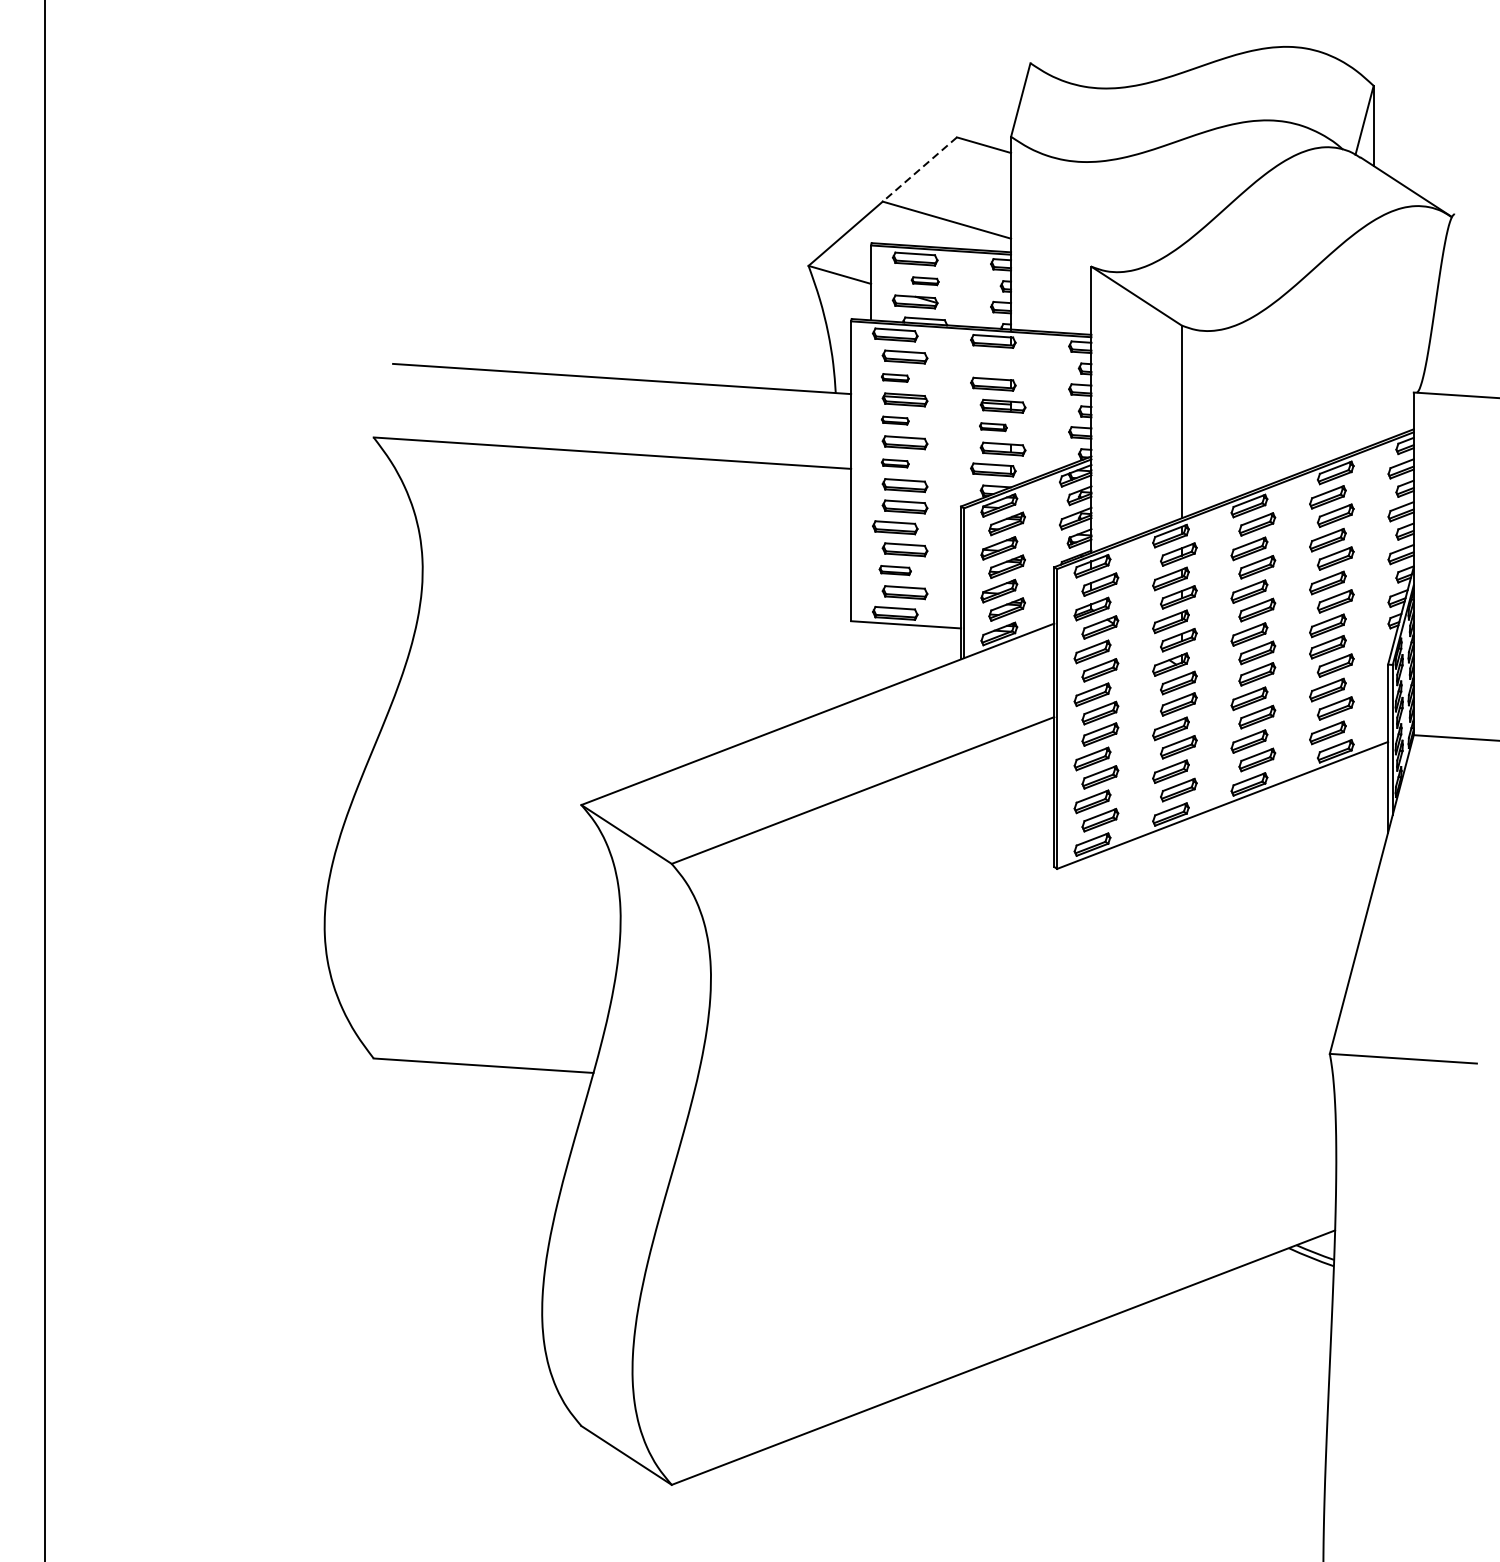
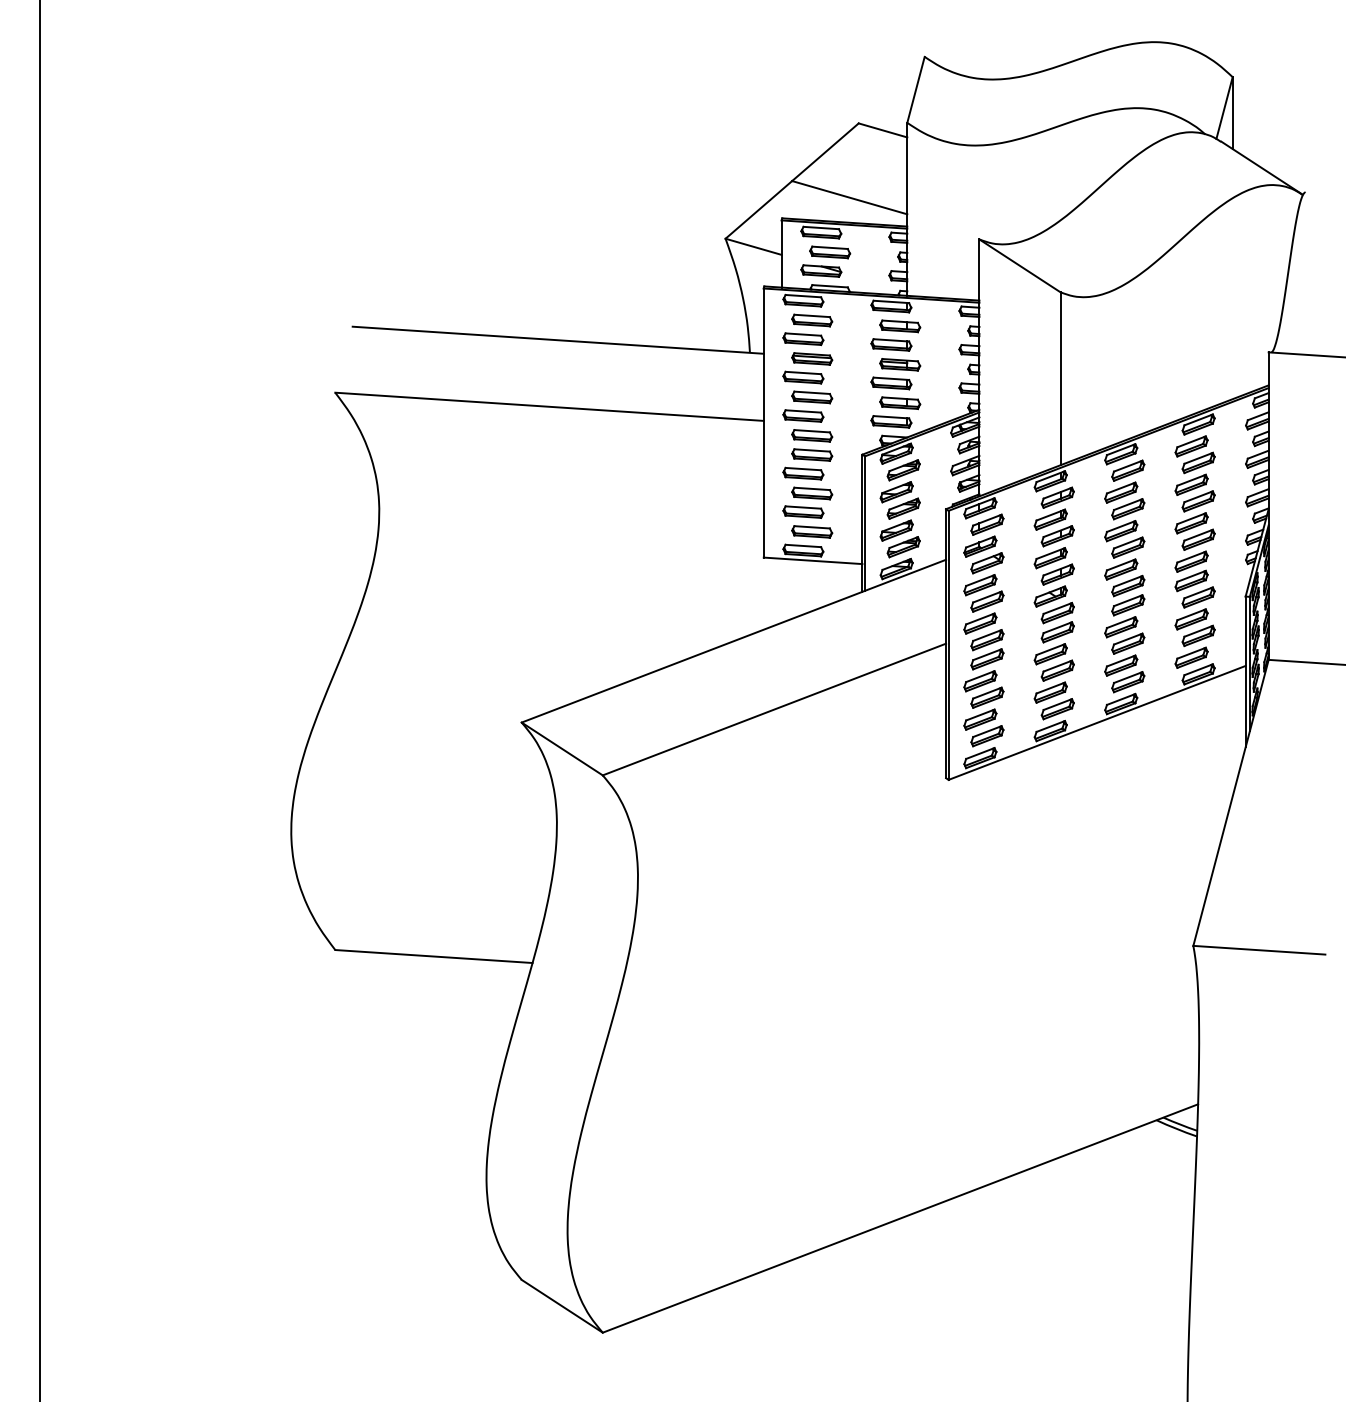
line: (919, 169) -> (825, 152), dashed -> solid
part: (925, 281) -> (830, 252), size x1.67
part: (1003, 363) -> (900, 326), added
part: (895, 378) -> (803, 339), size x1.67
part: (895, 420) -> (803, 377), size x1.67
part: (993, 427) -> (891, 383), size x1.67
part: (895, 462) -> (803, 415), size x1.67
part: (895, 569) -> (803, 511), size x1.43

